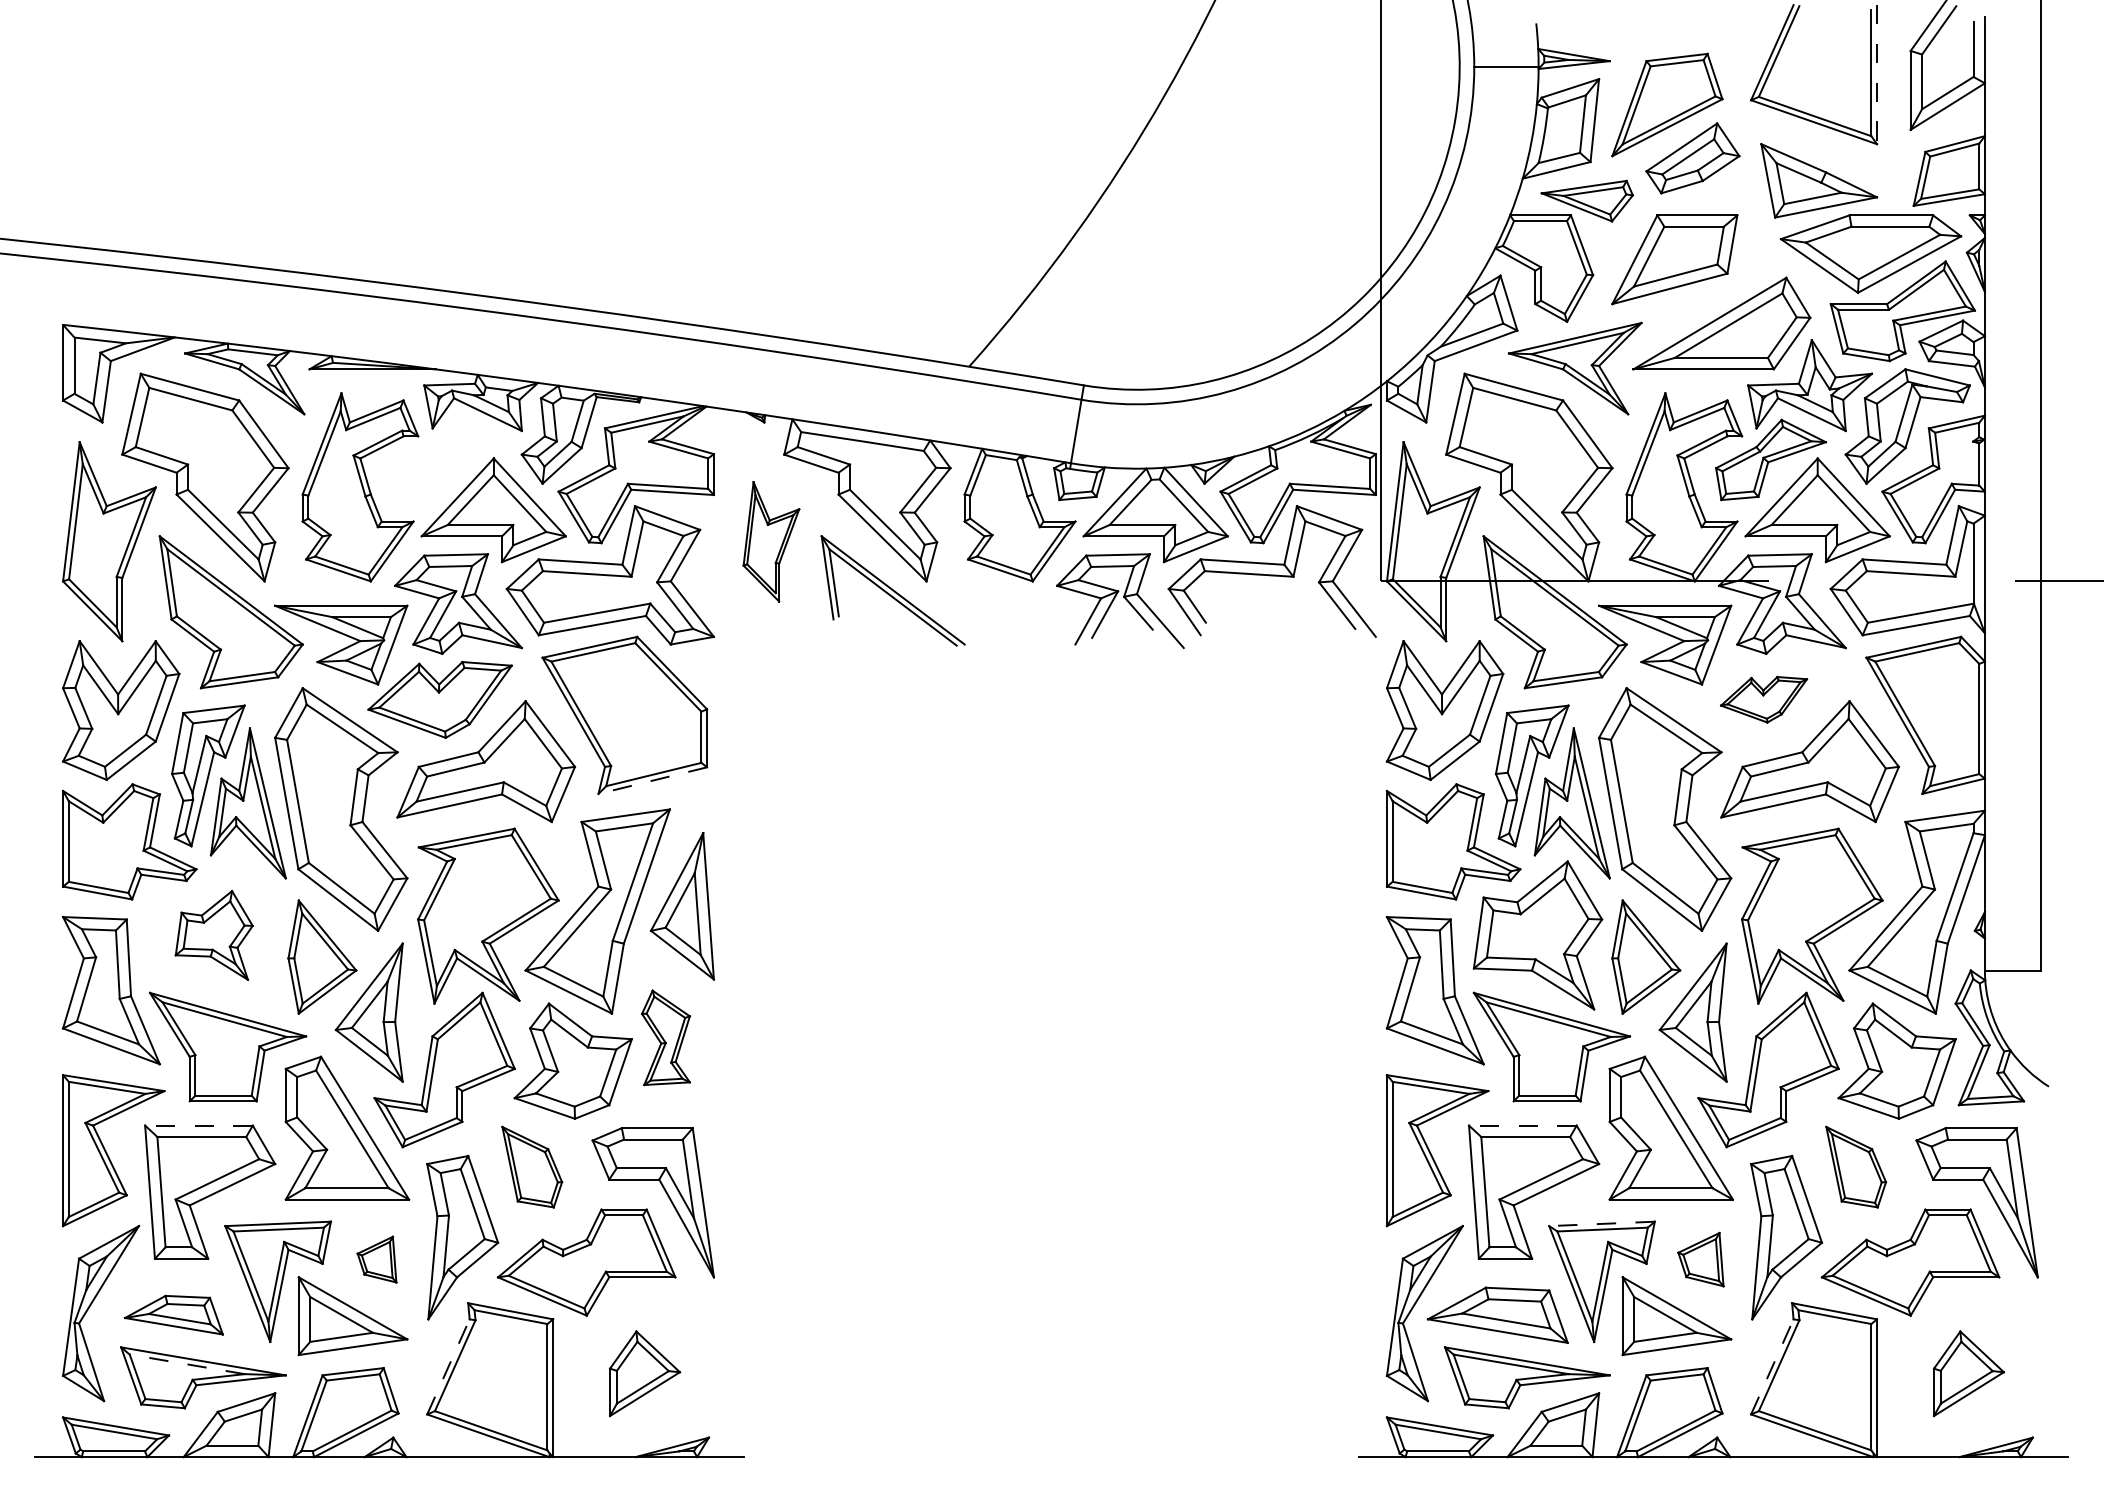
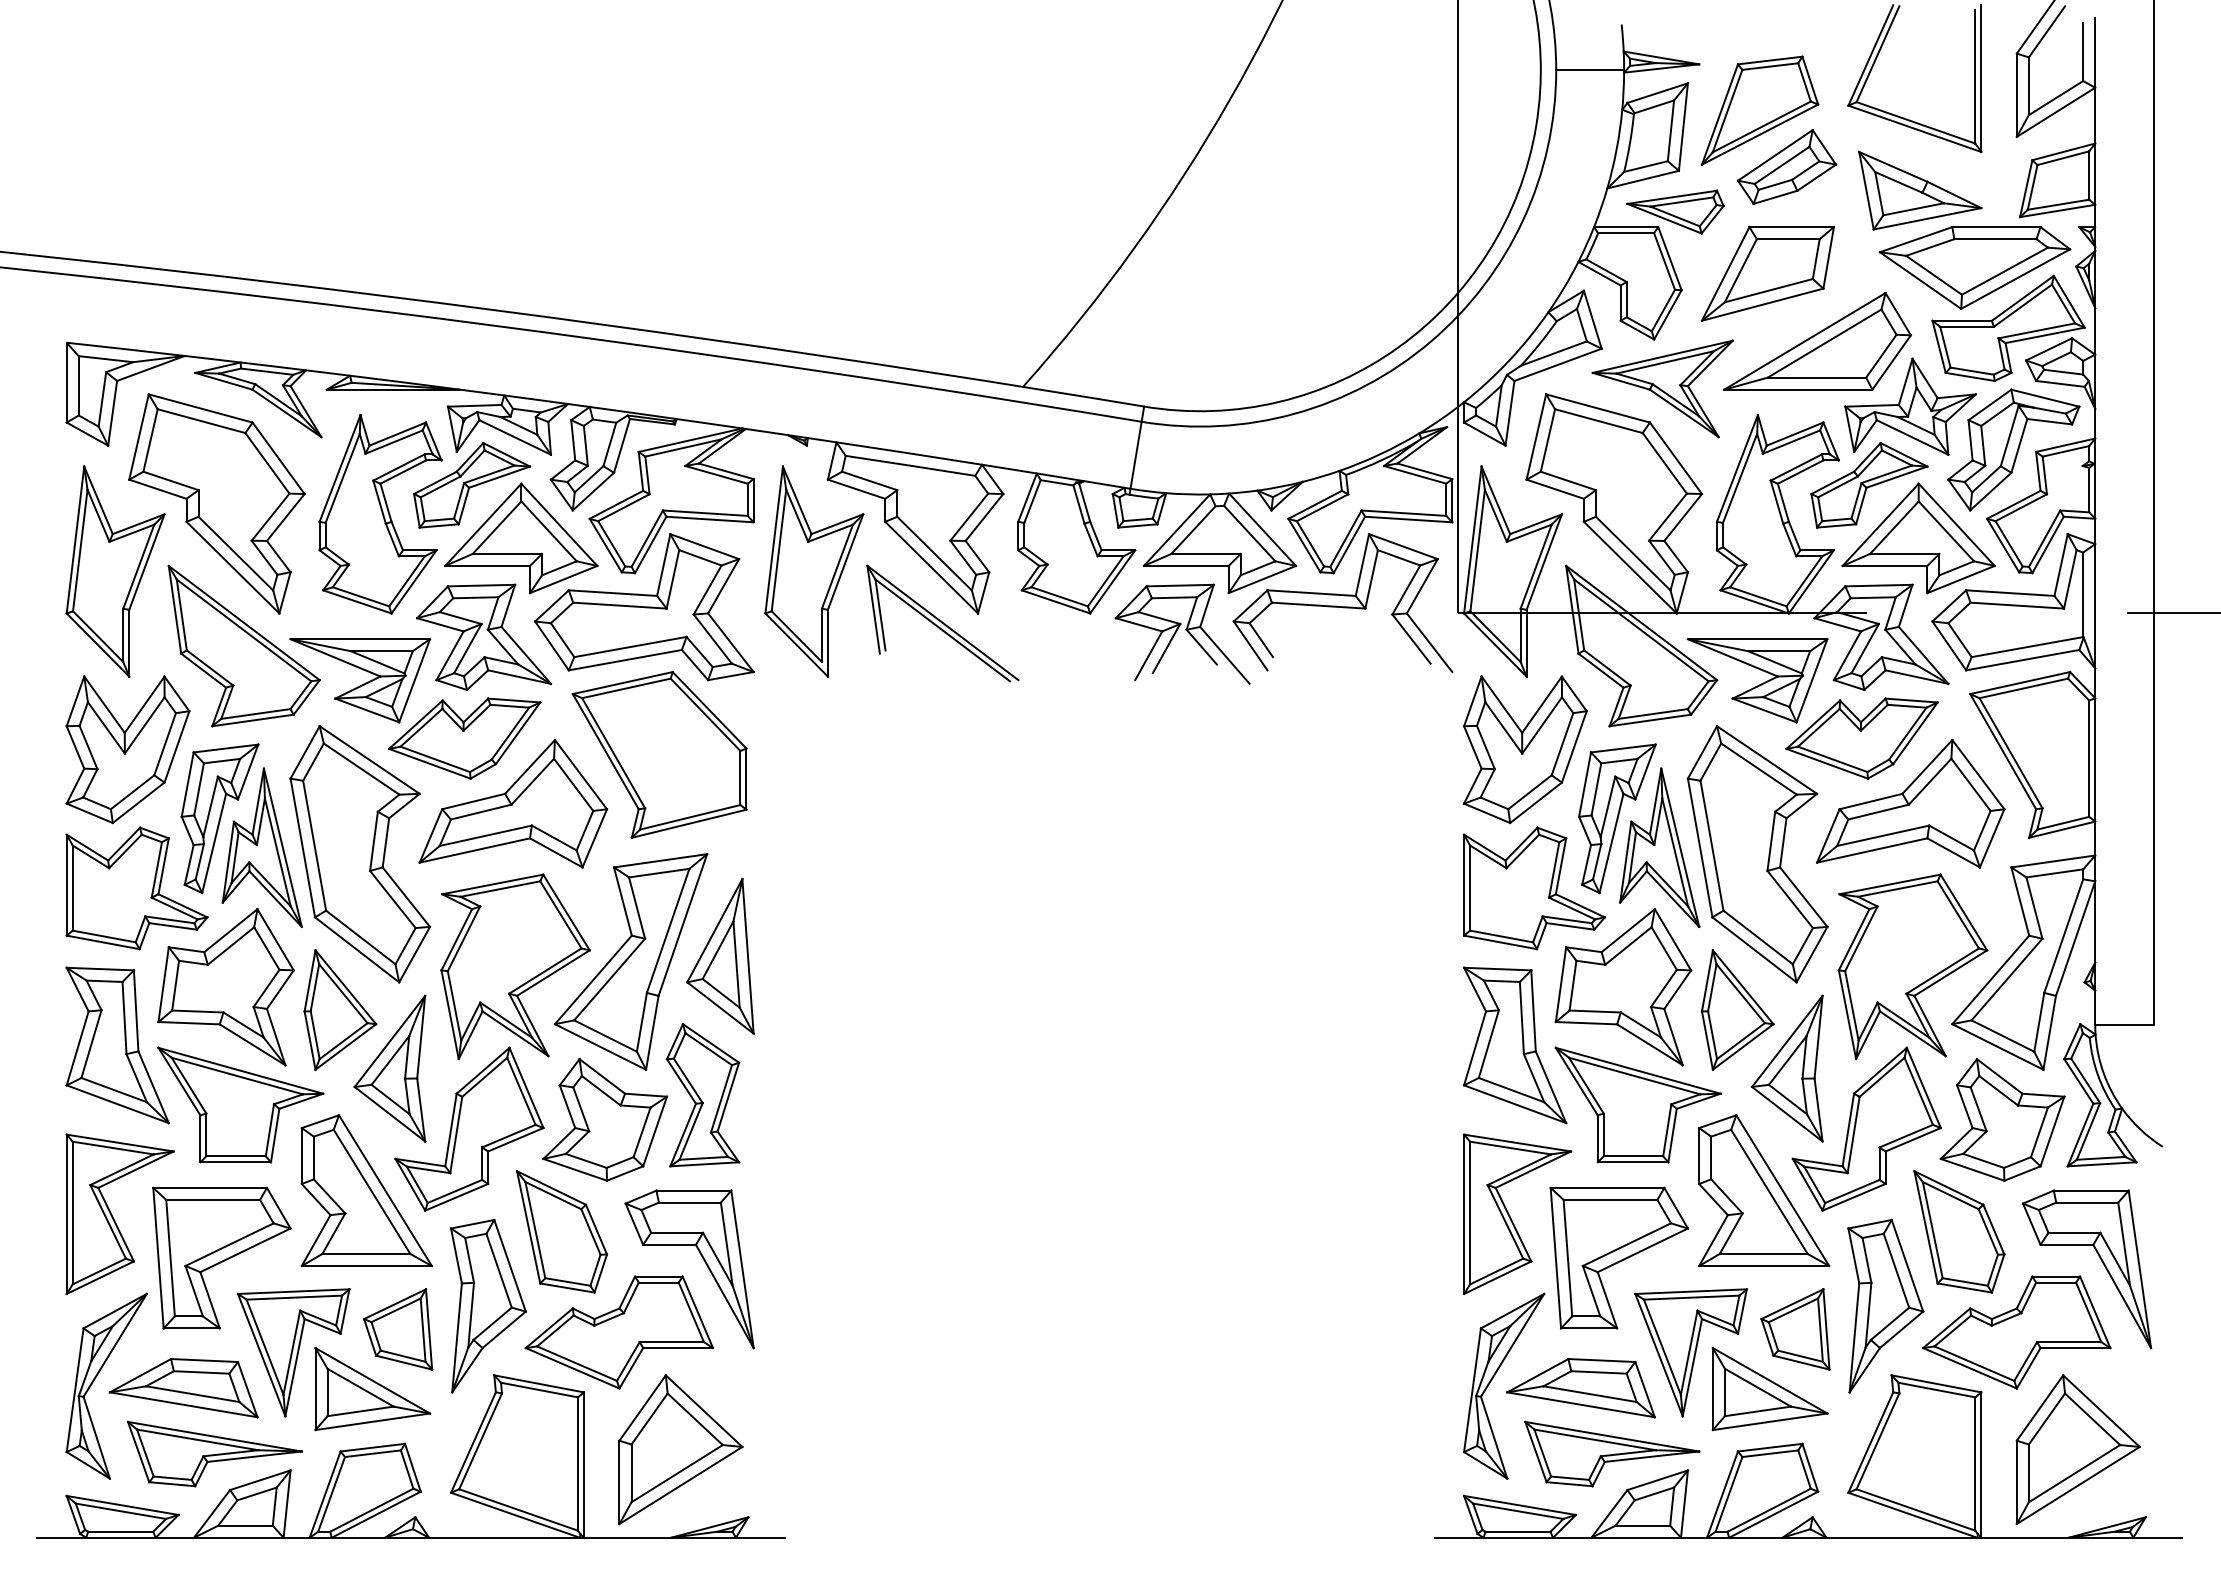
line: (1877, 74) -> (1981, 78), dashed -> solid
part: (447, 459) -> (472, 484), added
part: (771, 541) -> (814, 571), size x1.67
part: (1763, 699) -> (1861, 738), size x1.67
line: (652, 780) -> (688, 823), dashed -> solid
part: (214, 935) -> (226, 987), size x1.67
part: (665, 1037) -> (702, 1094), size x1.43
line: (198, 1125) -> (209, 1187), dashed -> solid
line: (1522, 1125) -> (1607, 1187), dashed -> solid
part: (531, 1166) -> (561, 1231), size x1.43
part: (1855, 1166) -> (1958, 1231), size x1.43
line: (1602, 1223) -> (1691, 1291), dashed -> solid
part: (376, 1259) -> (397, 1329), size x1.67
part: (1700, 1259) -> (1794, 1329), size x1.43
part: (173, 1314) -> (183, 1387), size x1.43
line: (186, 1364) -> (196, 1440), dashed -> solid
line: (448, 1366) -> (473, 1442), dashed -> solid
line: (1772, 1366) -> (1870, 1442), dashed -> solid
part: (644, 1373) -> (680, 1449), size x1.67
part: (1968, 1373) -> (2077, 1449), size x1.67

